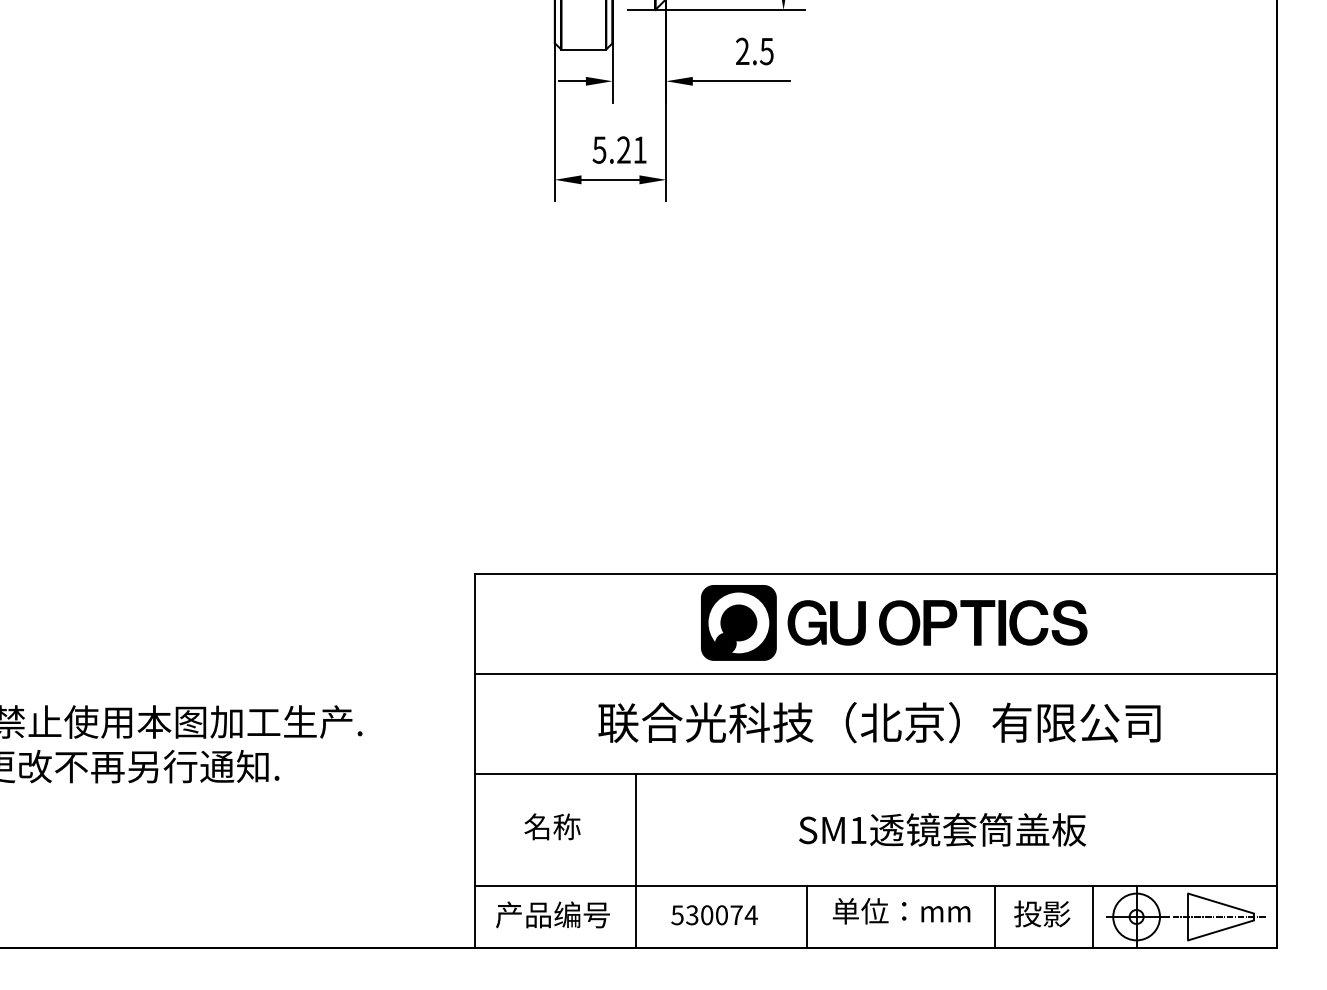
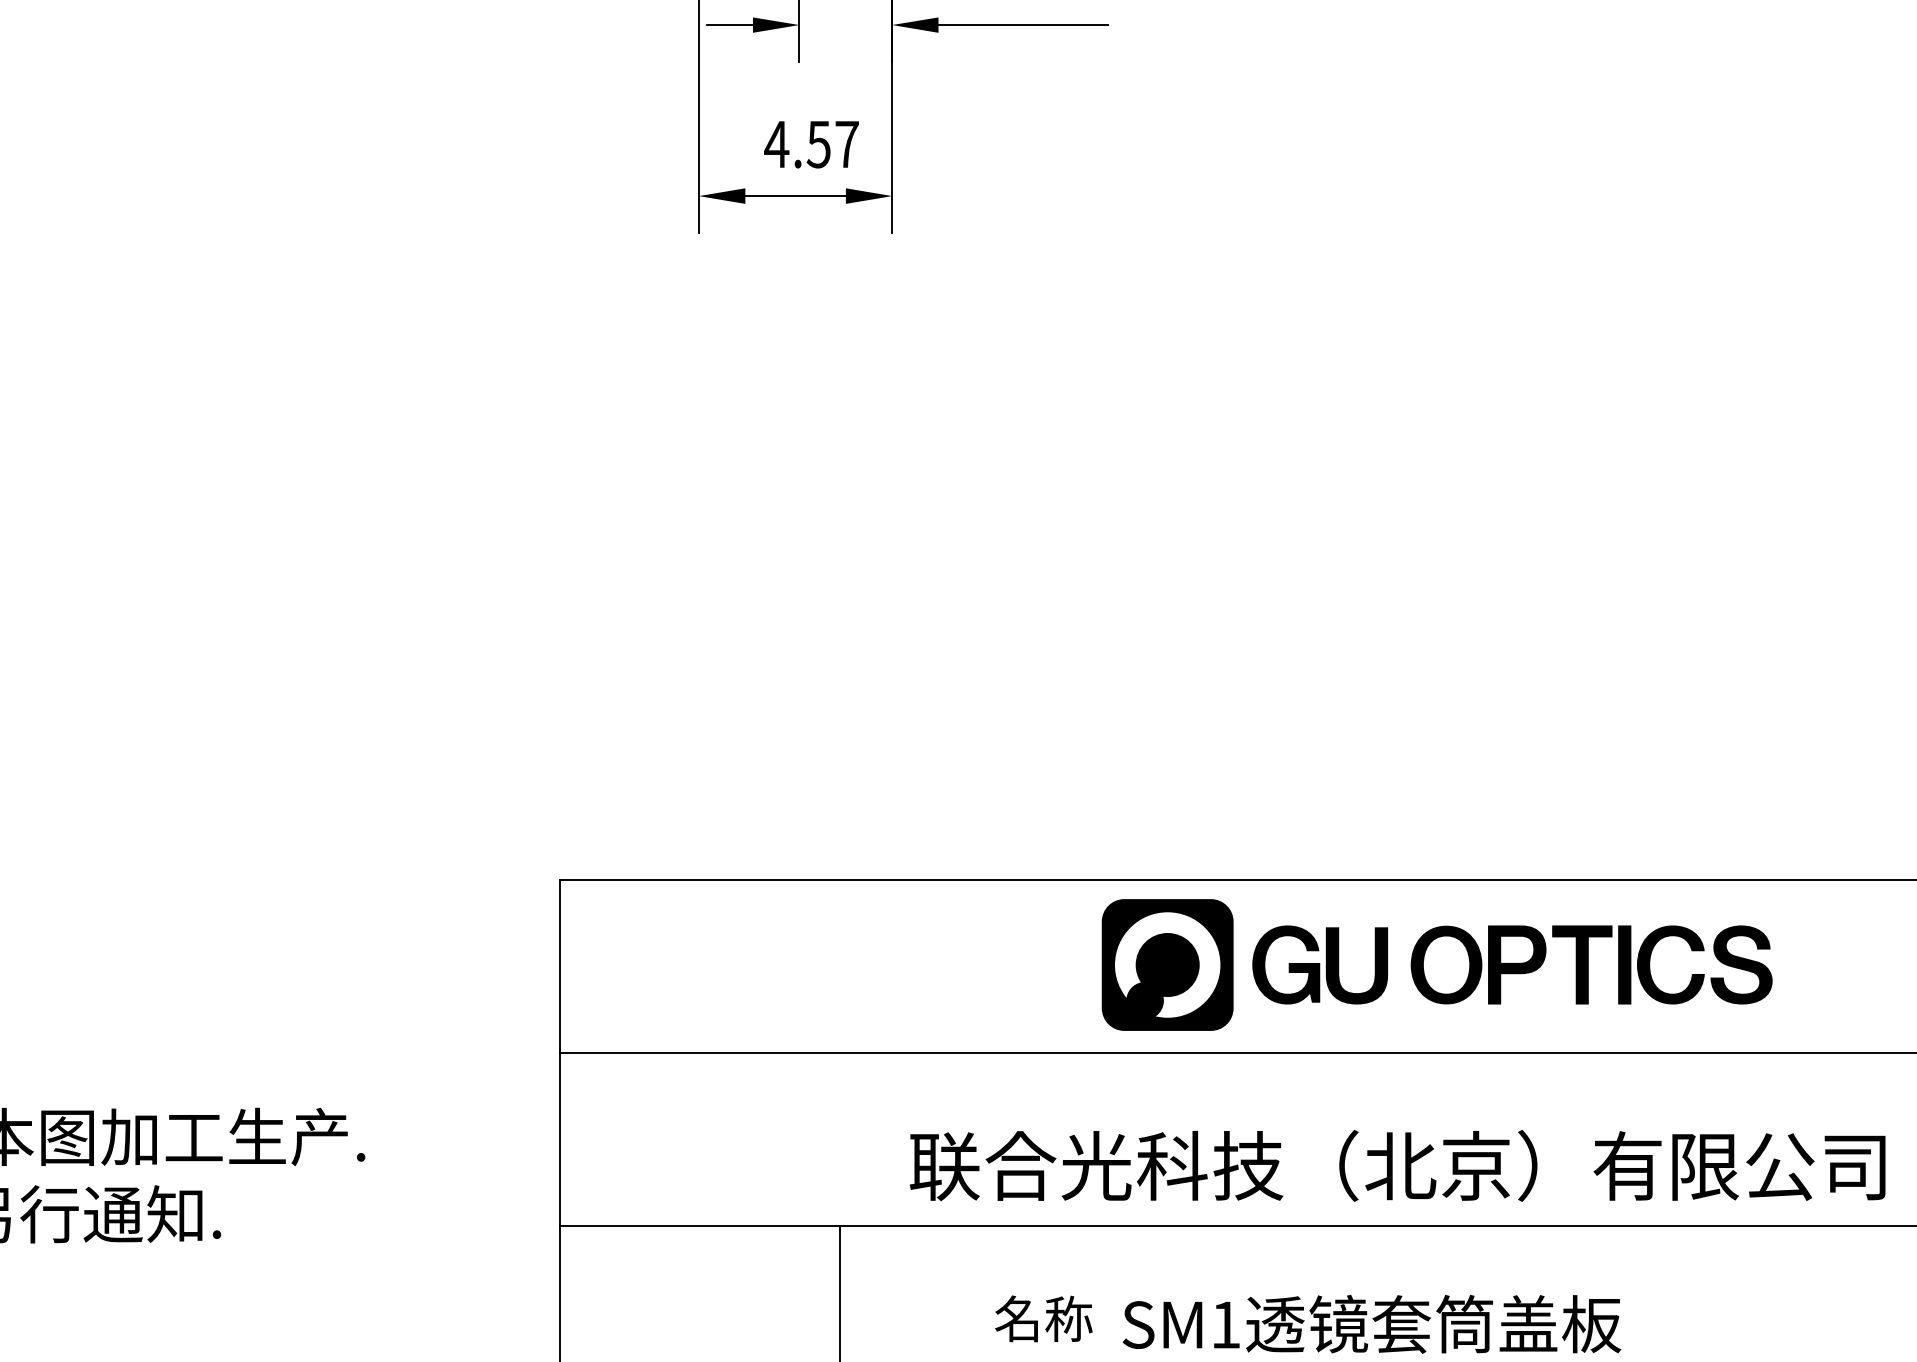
text: (619, 149) -> (811, 143), 5.21 -> 4.57
part: (894, 622) -> (1437, 964), moved
text: (879, 722) -> (1397, 1165), moved
text: (552, 826) -> (1043, 1318), moved

